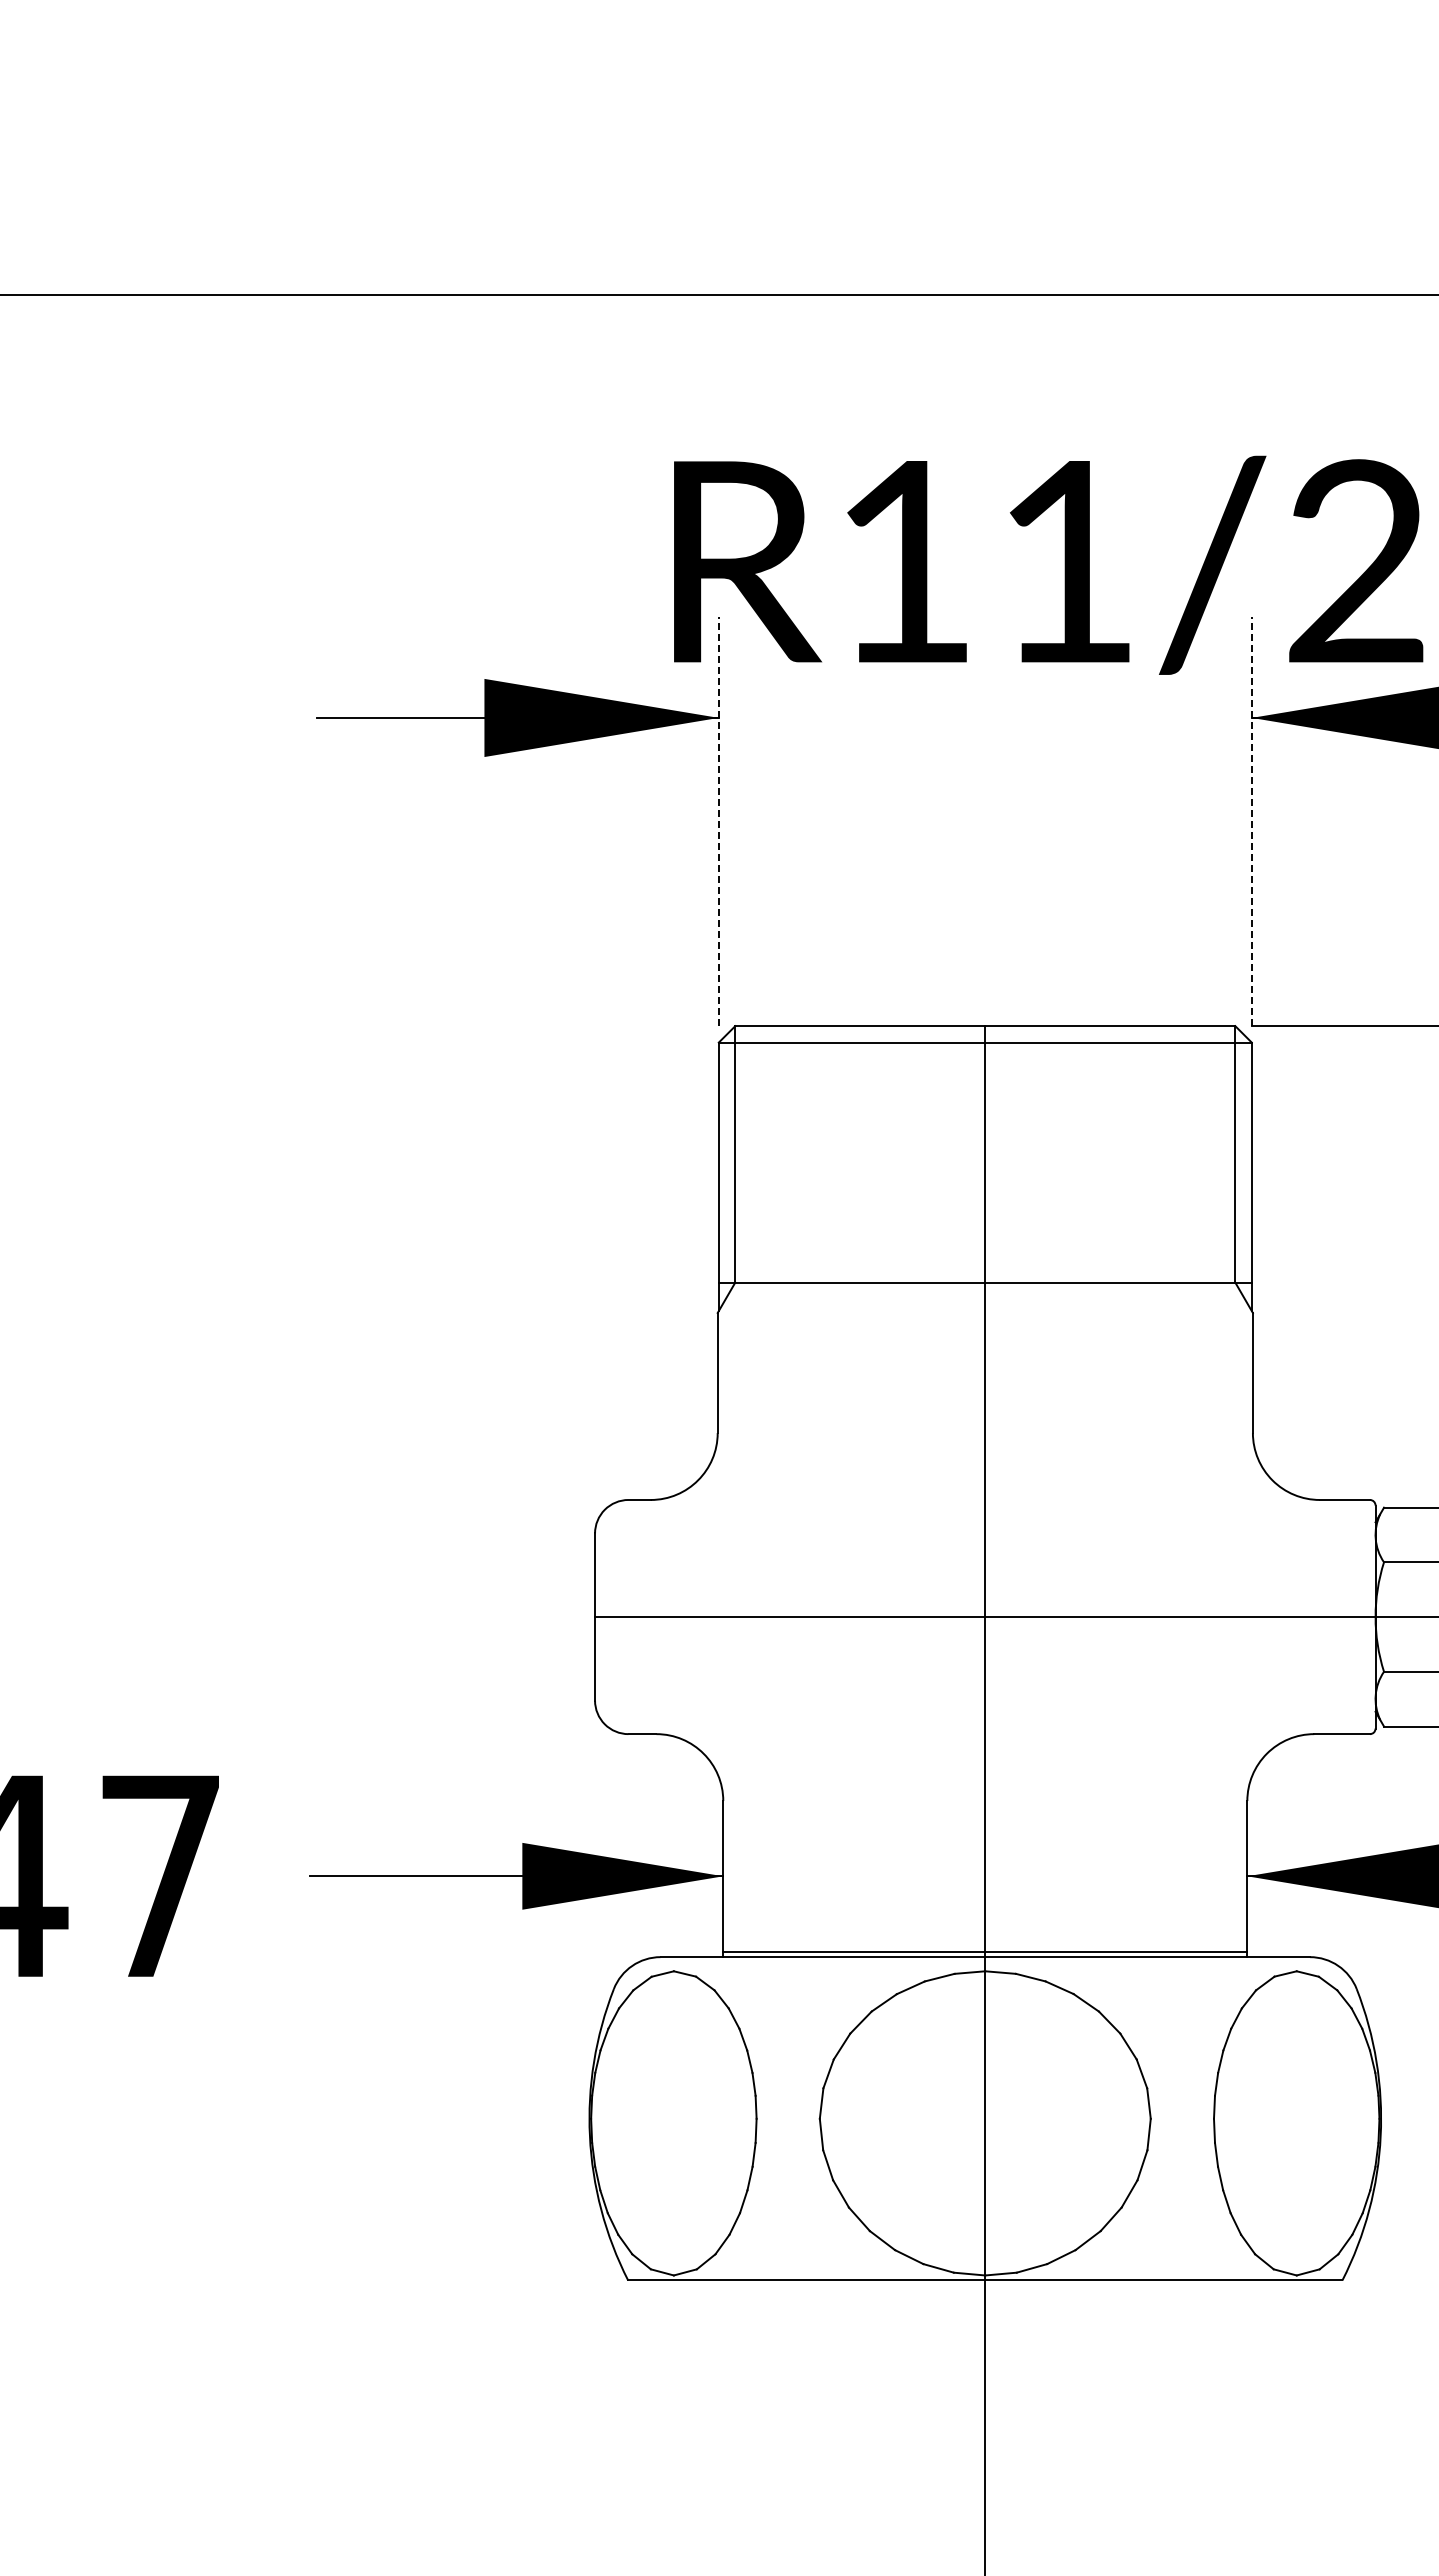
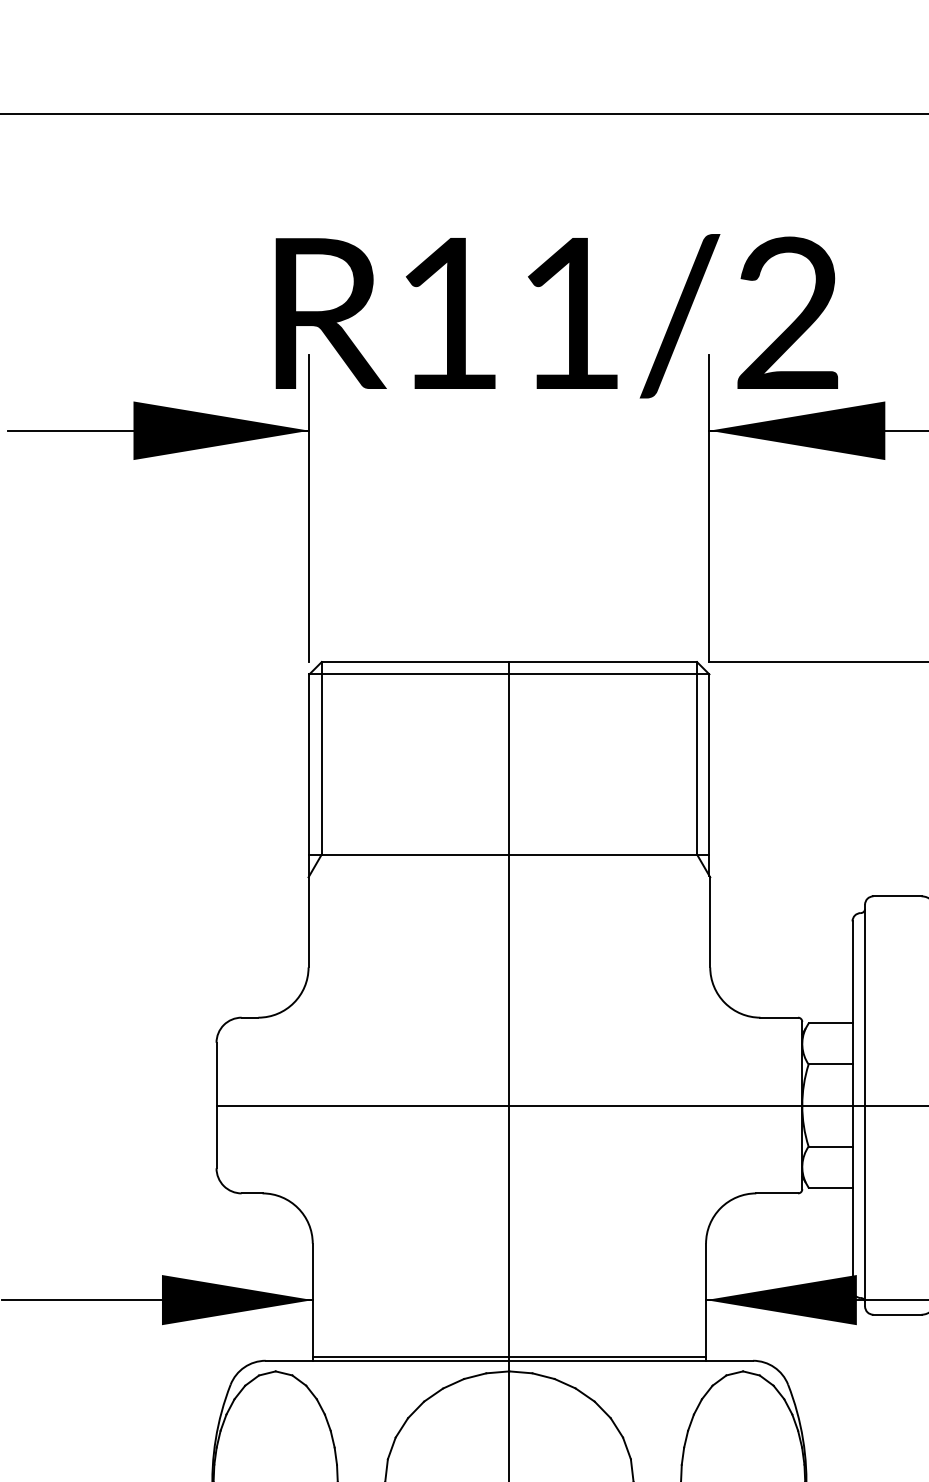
line: (718, 821) -> (309, 508), dashed -> solid
line: (1251, 821) -> (709, 508), dashed -> solid

